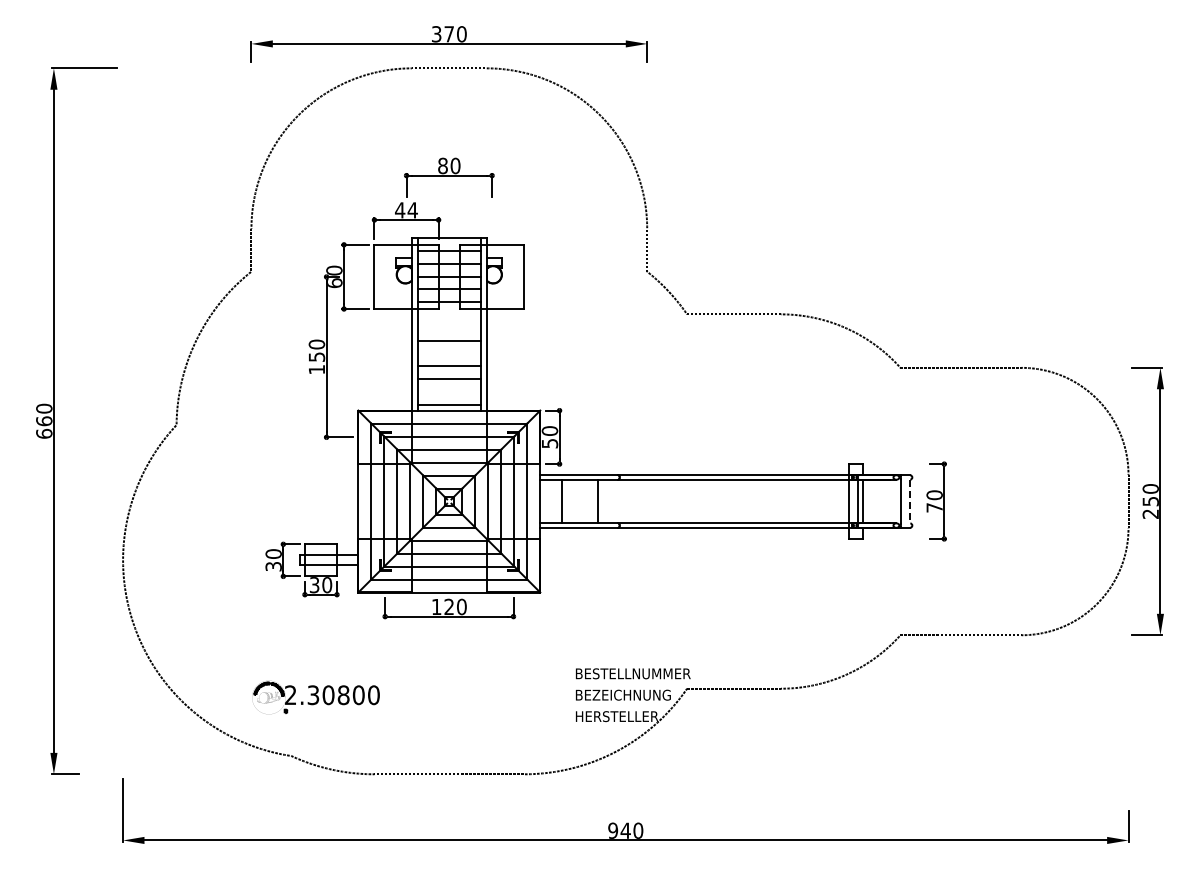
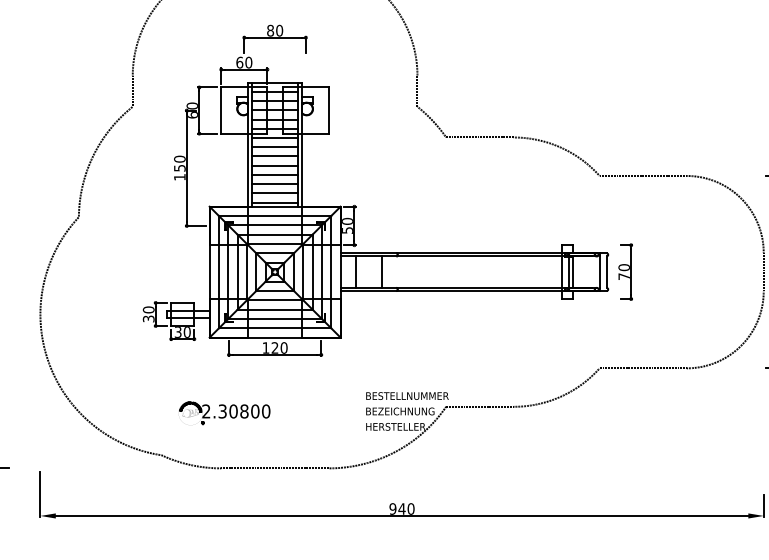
text: (406, 210) -> (244, 62), 44 -> 60
line: (448, 315) -> (274, 138), added
line: (448, 327) -> (274, 146), added
line: (448, 353) -> (274, 165), added
line: (448, 391) -> (274, 192), added
line: (910, 501) -> (606, 272), dashed -> solid
part: (316, 697) -> (224, 413), moved

